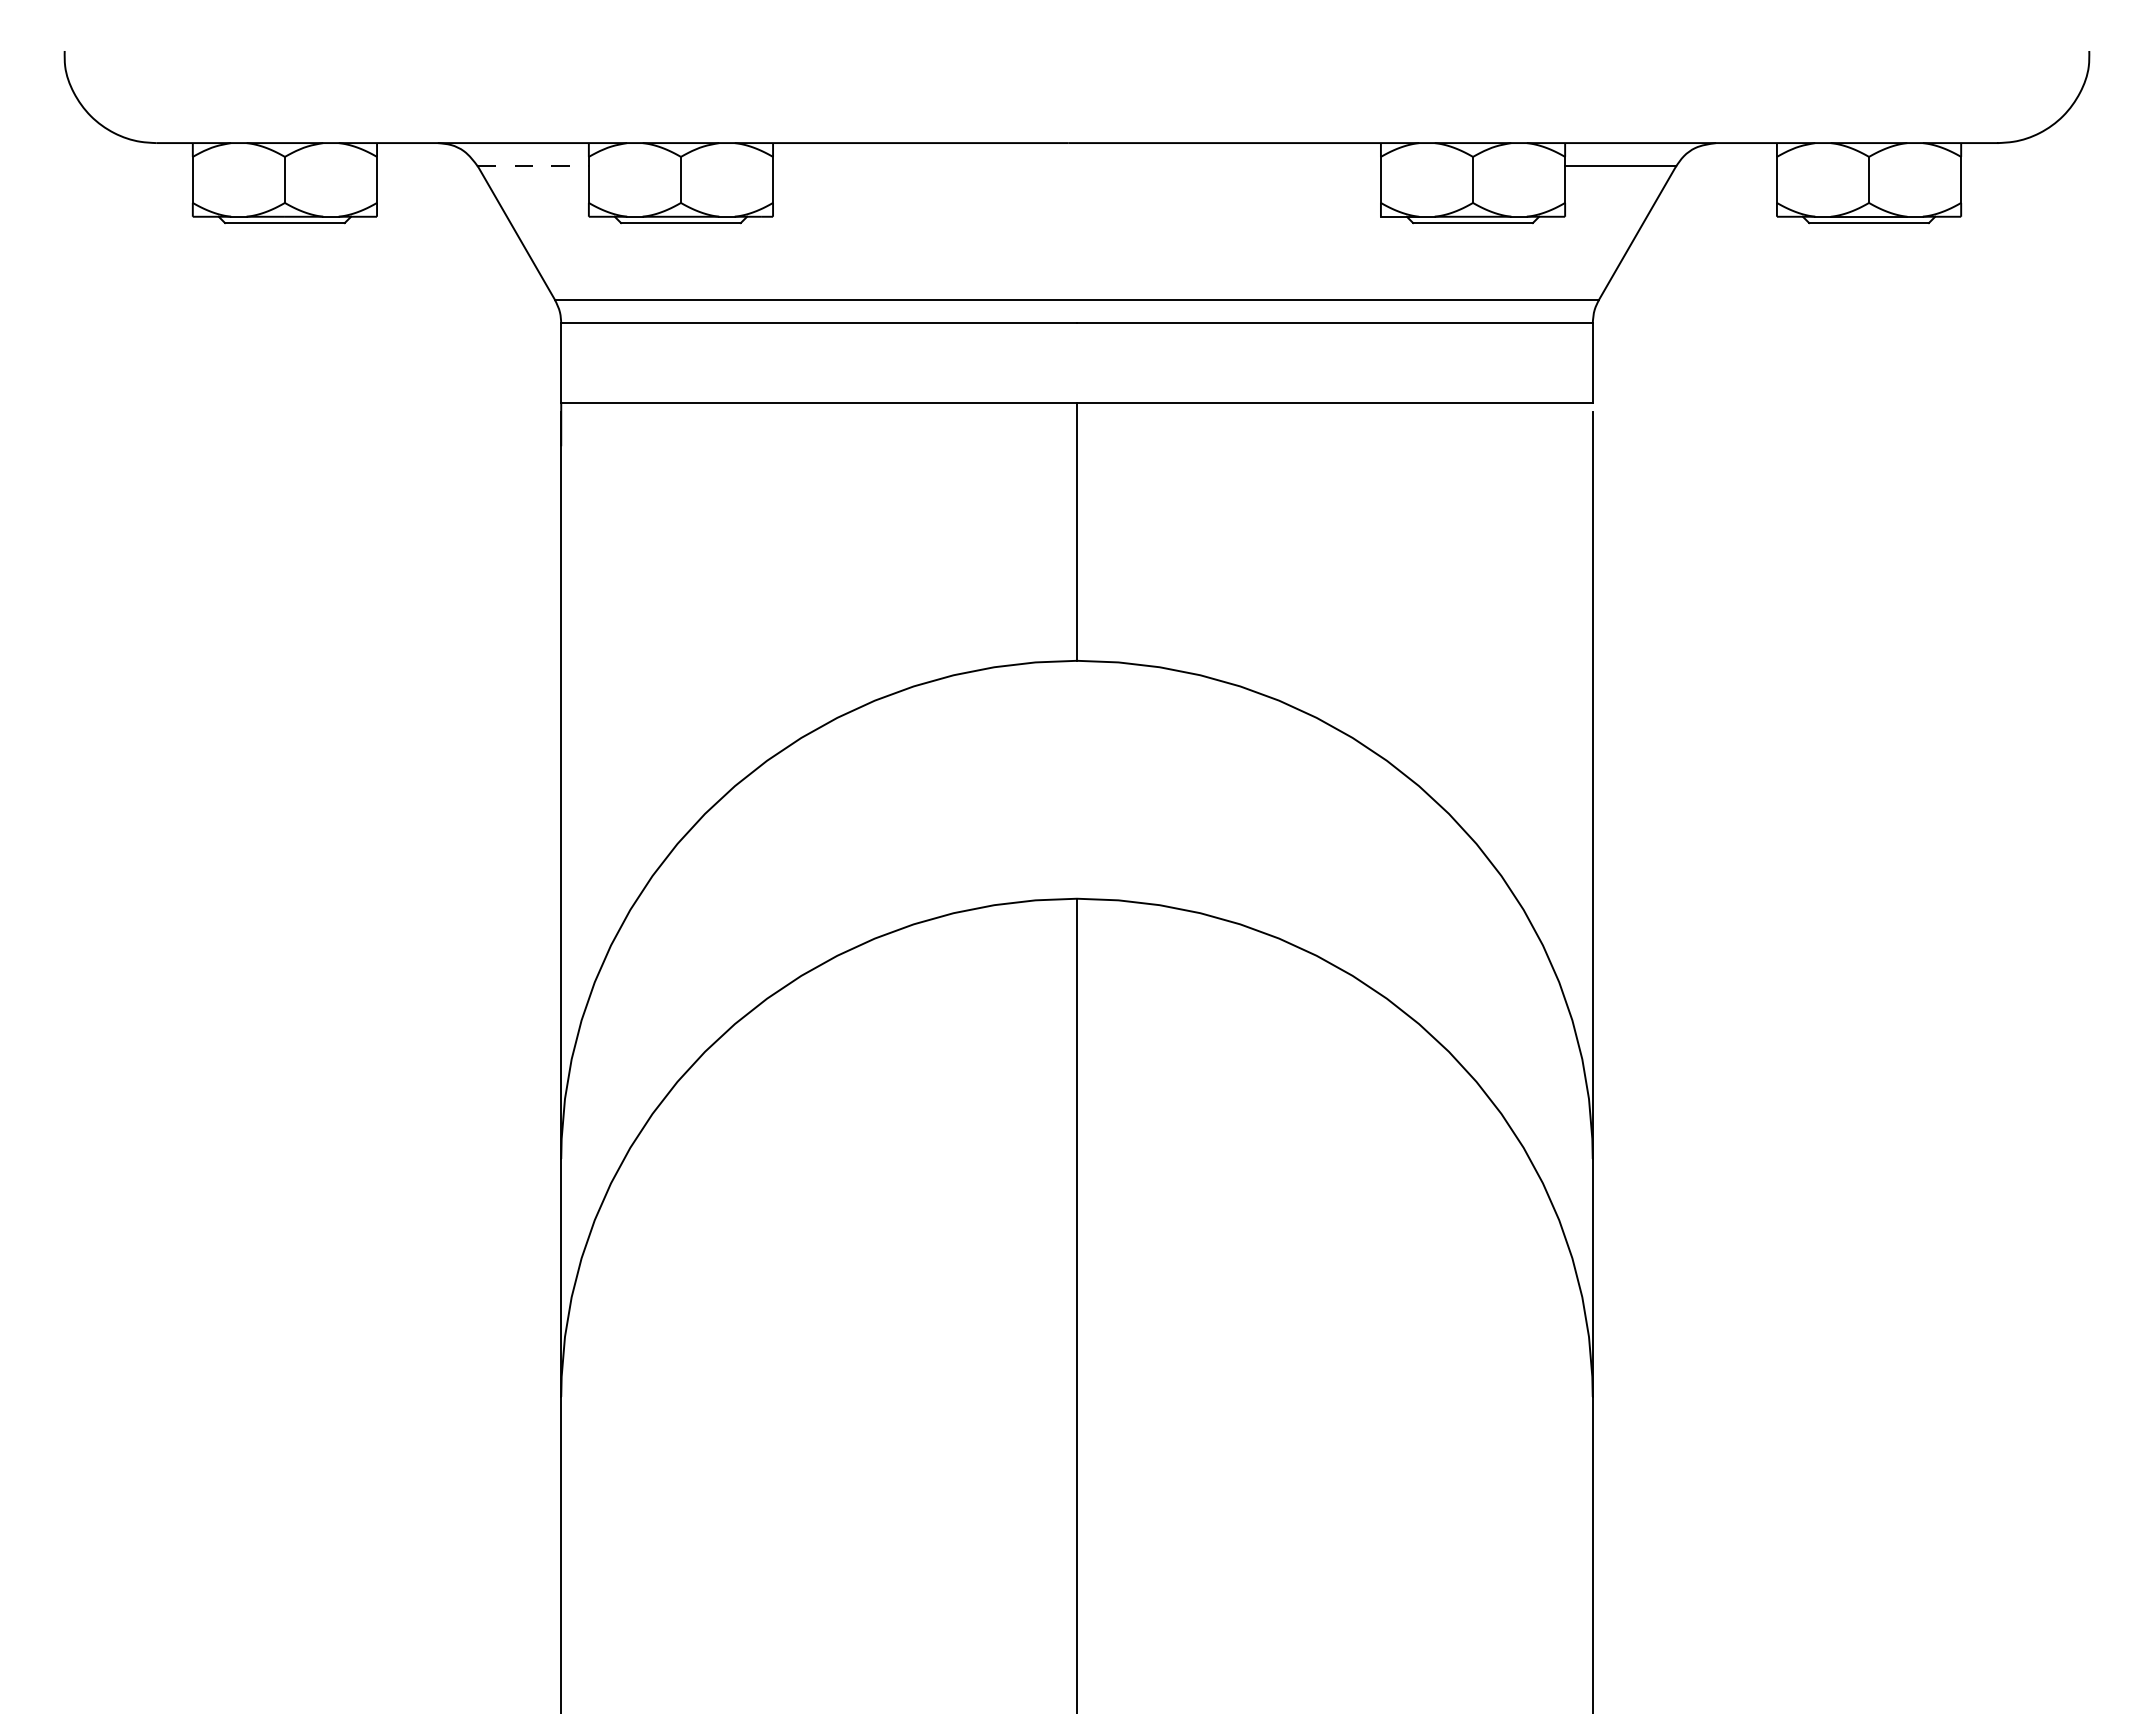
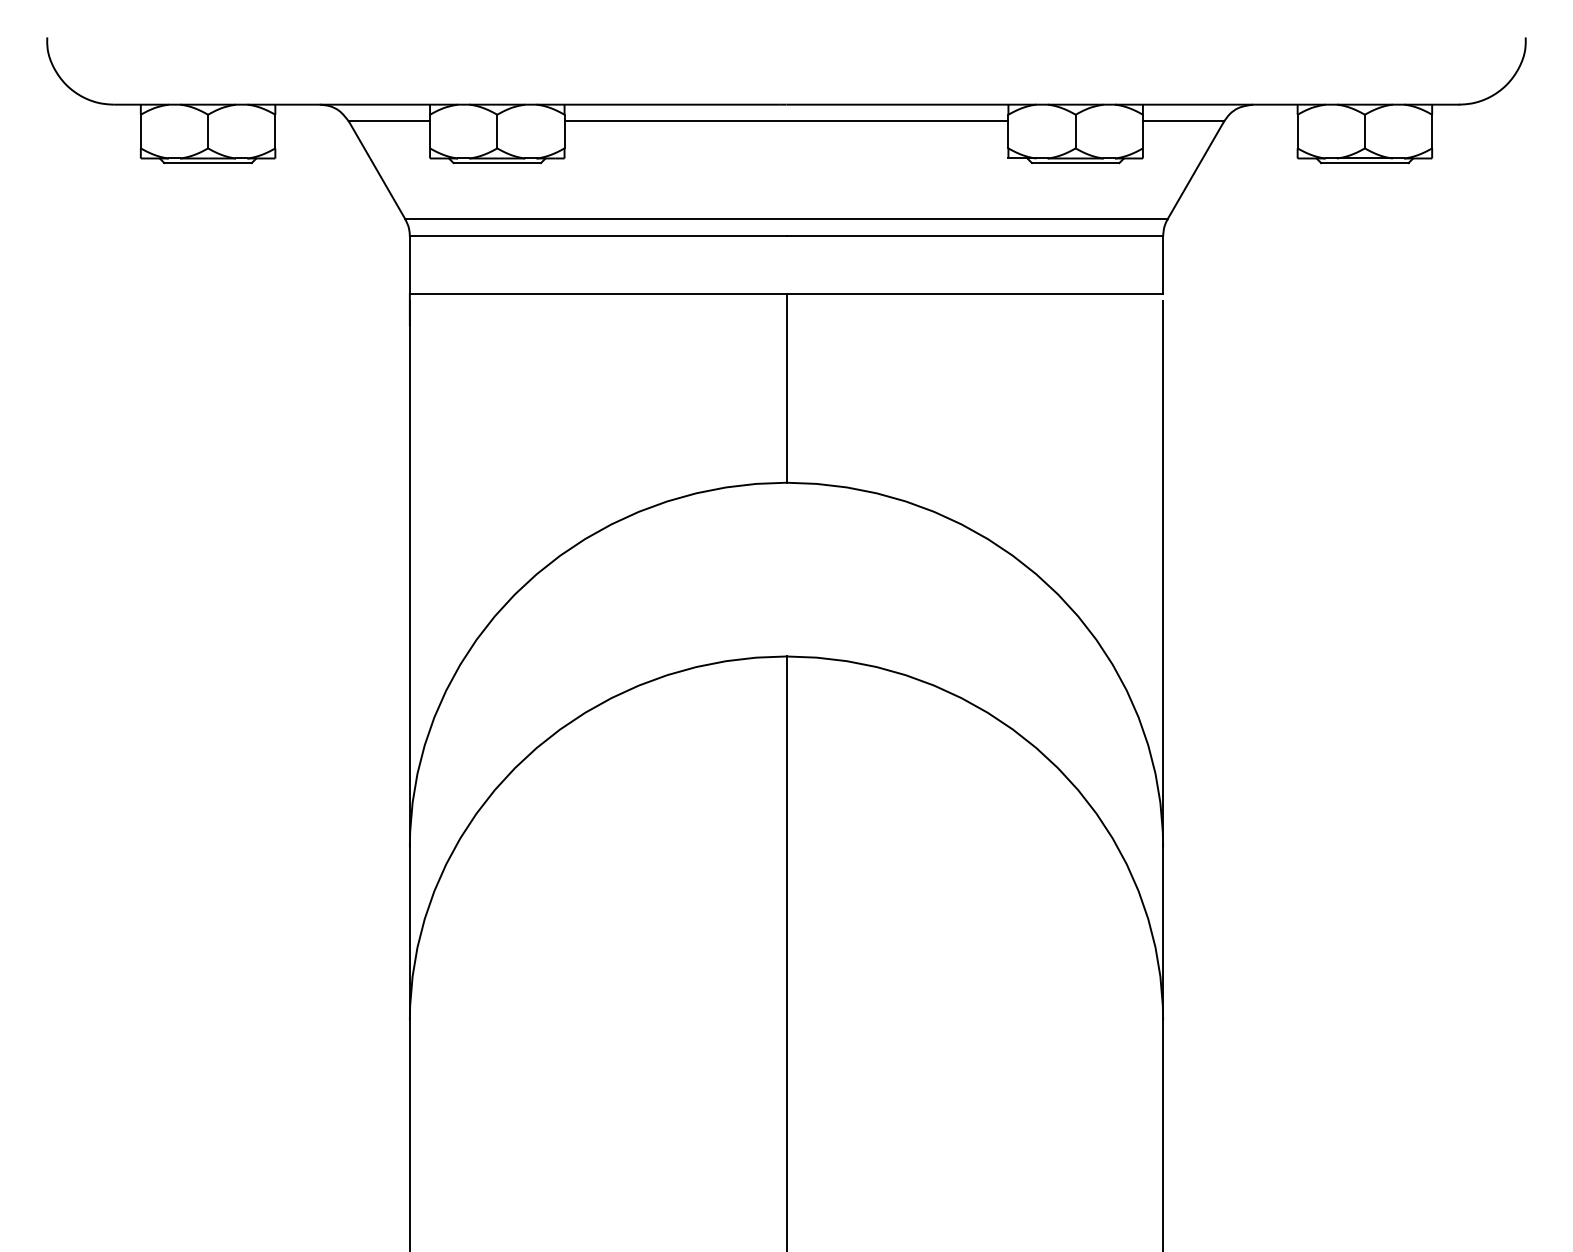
line: (533, 166) -> (389, 121), dashed -> solid
line: (1077, 166) -> (786, 121), added

